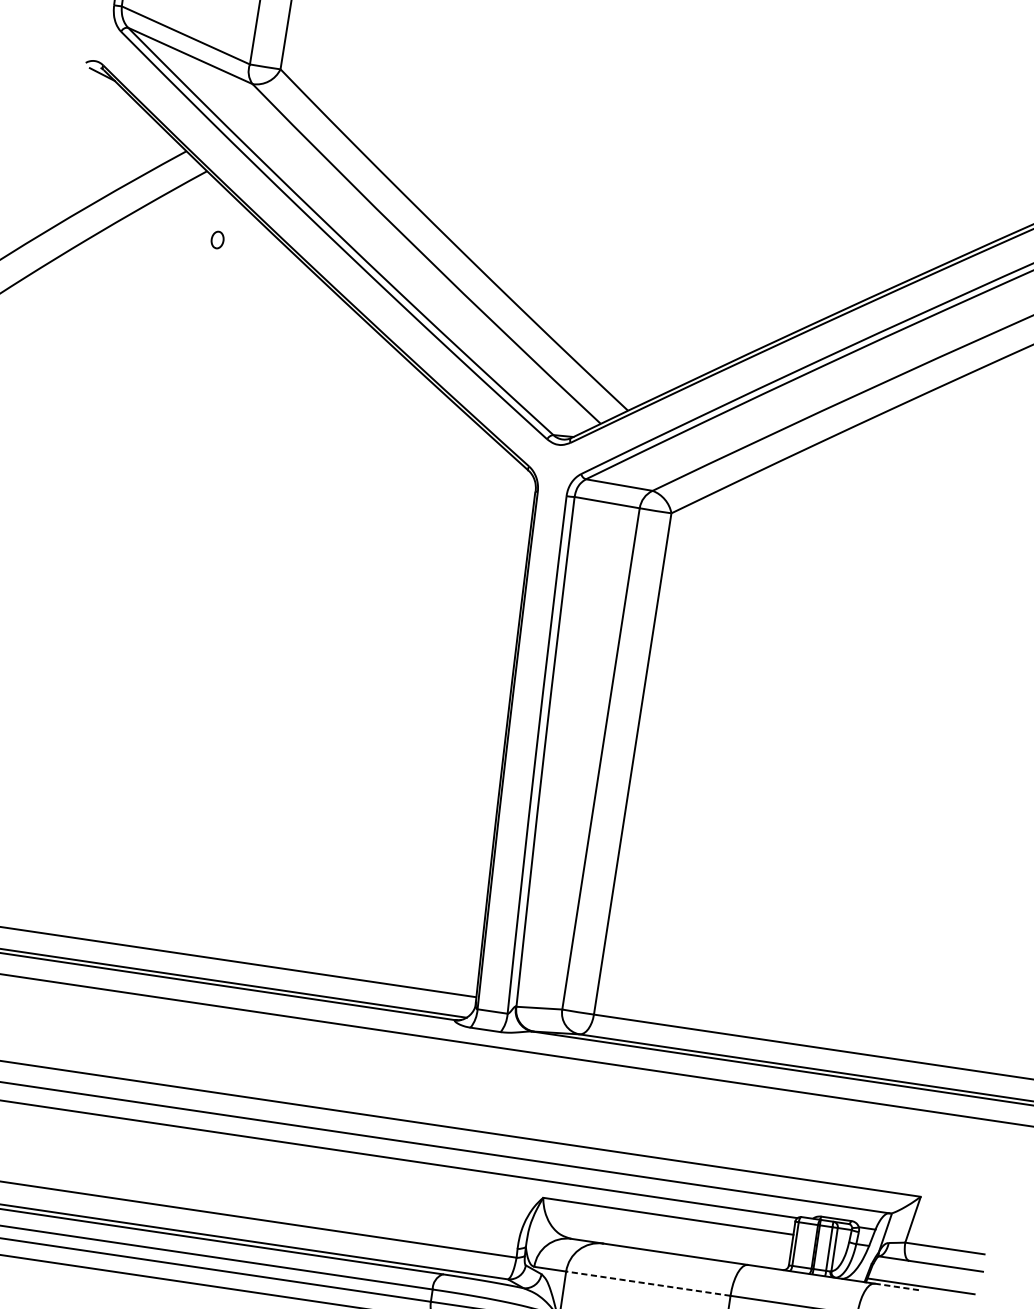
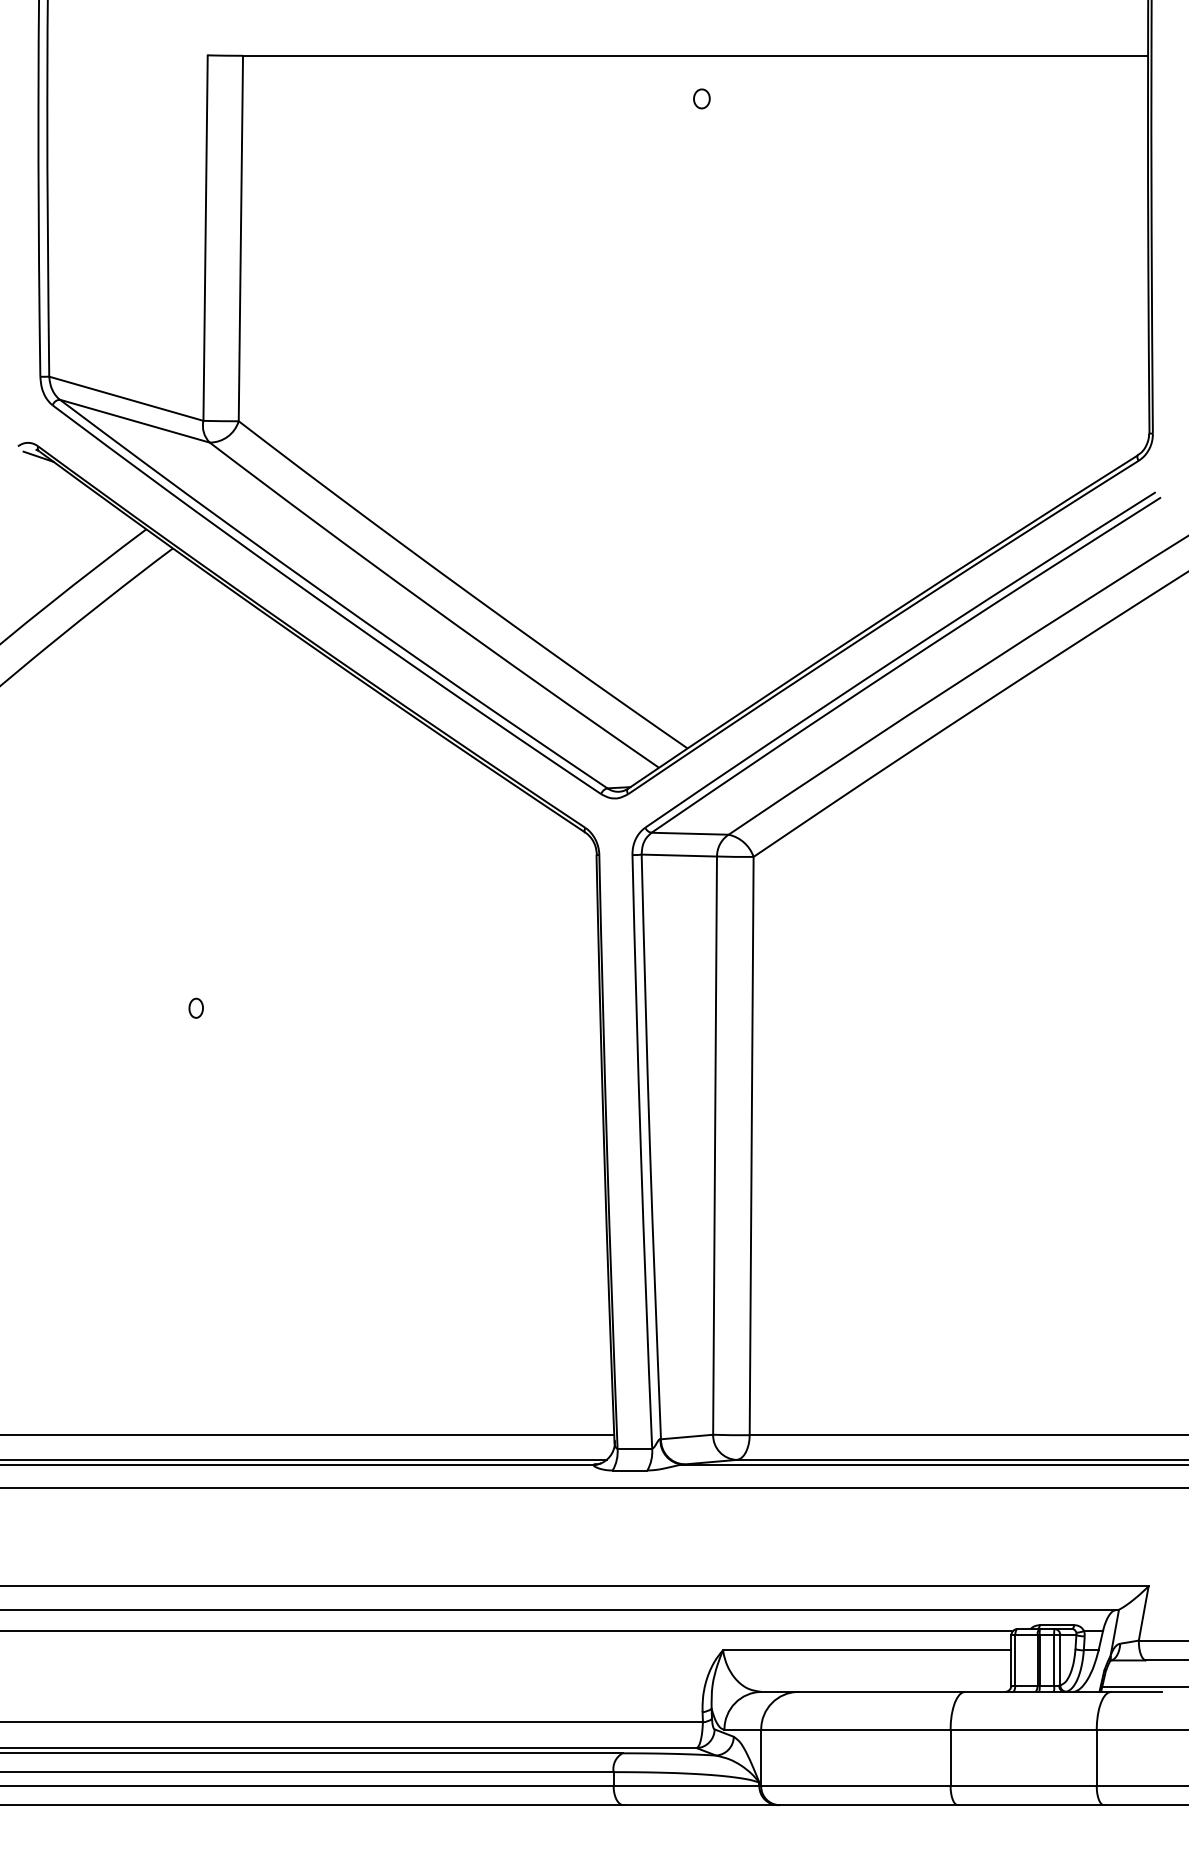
part: (217, 239) -> (195, 1007), moved
line: (648, 1283) -> (855, 1729), dashed -> solid
line: (897, 1286) -> (1137, 1691), dashed -> solid

